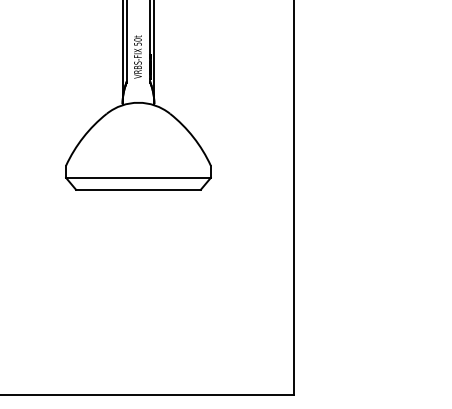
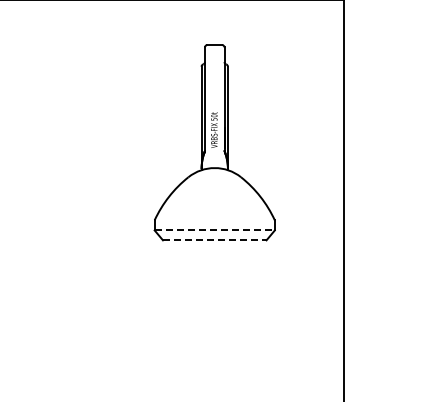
line: (139, 177) -> (215, 230), solid -> dashed
line: (138, 189) -> (214, 240), solid -> dashed

